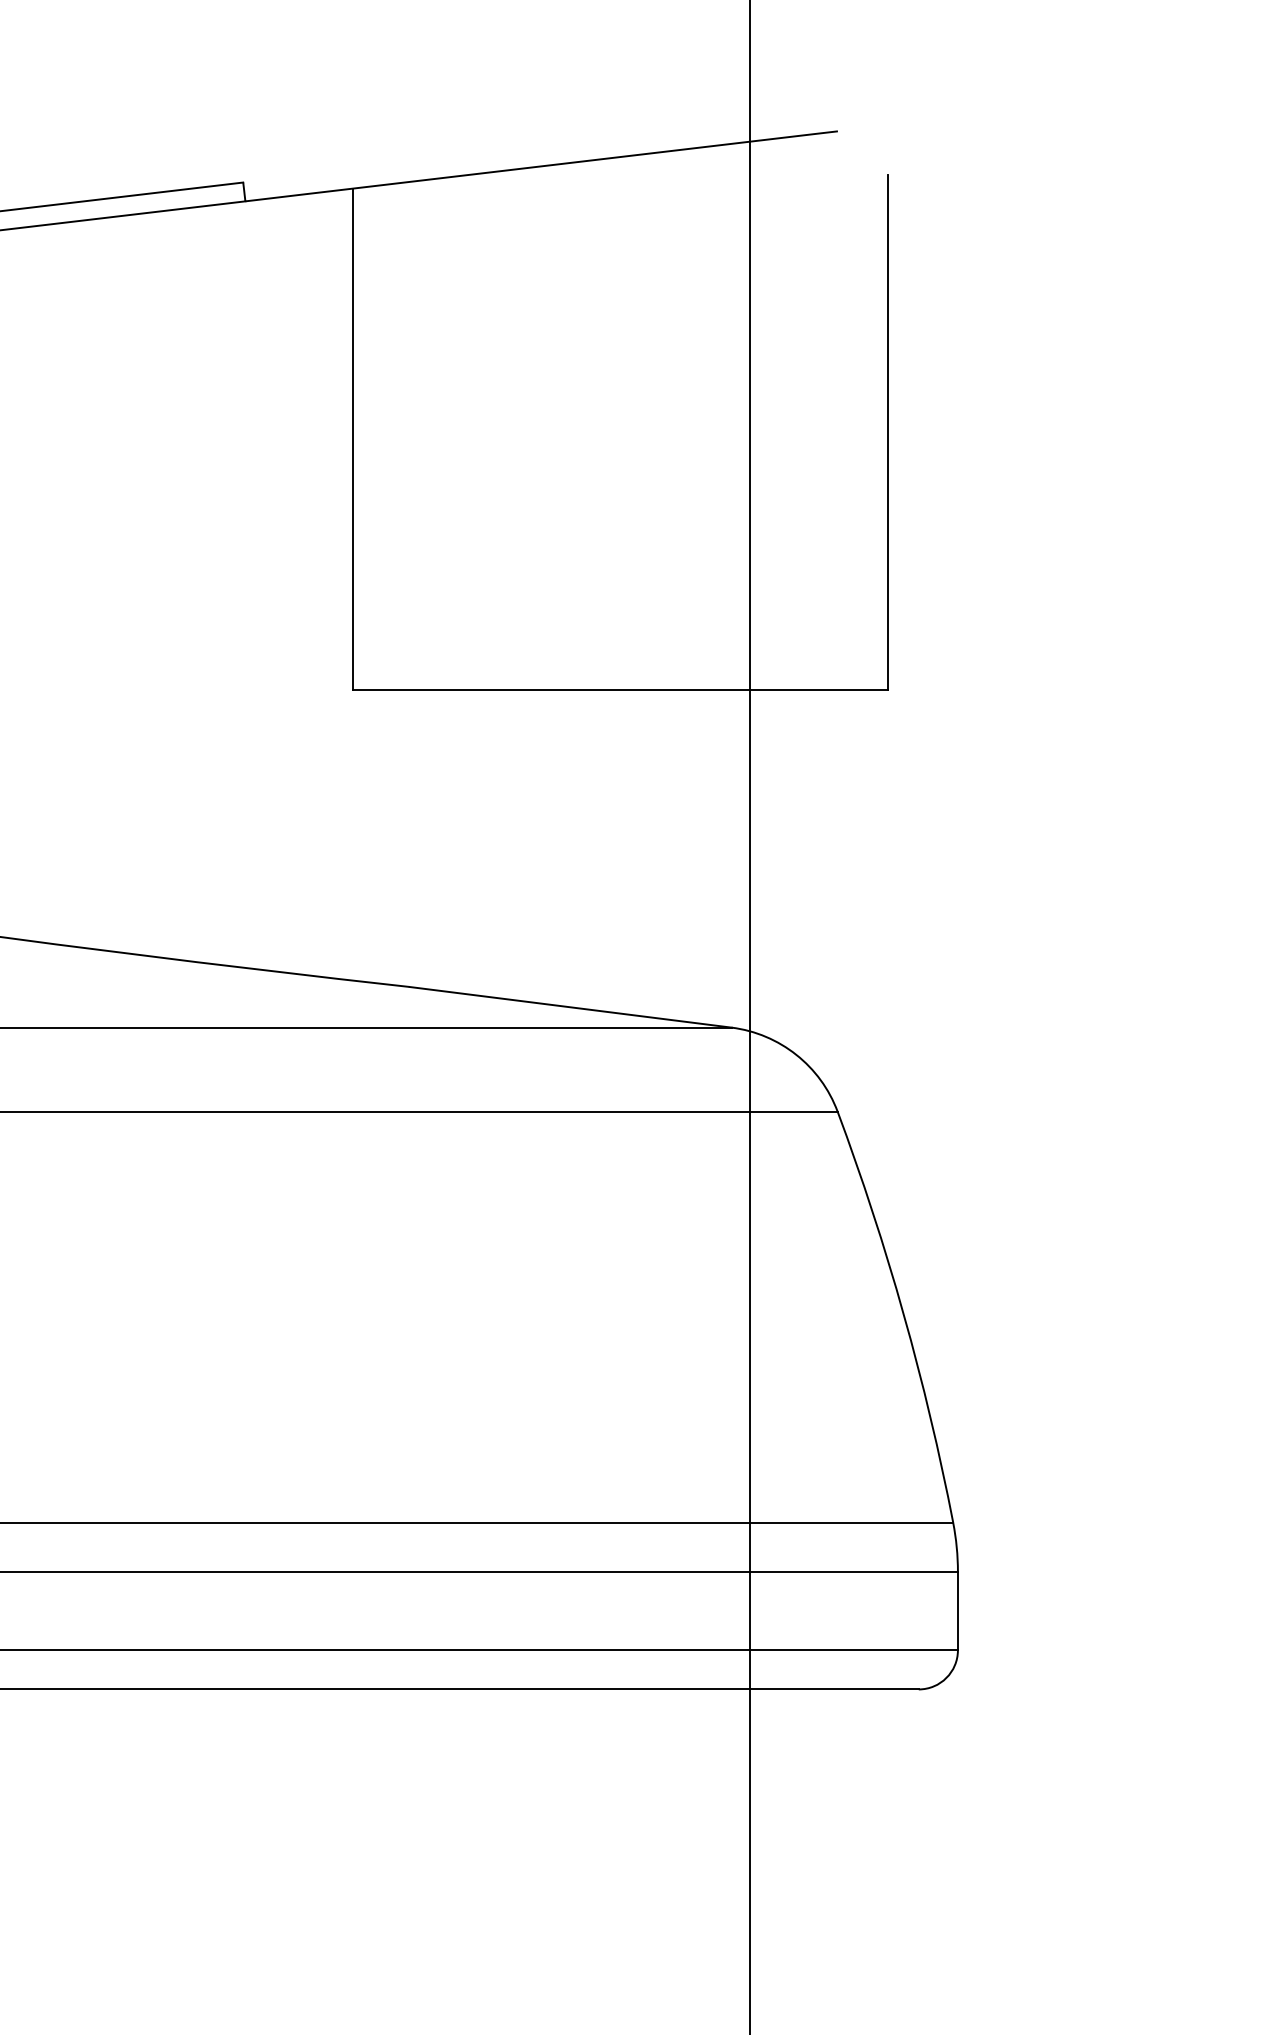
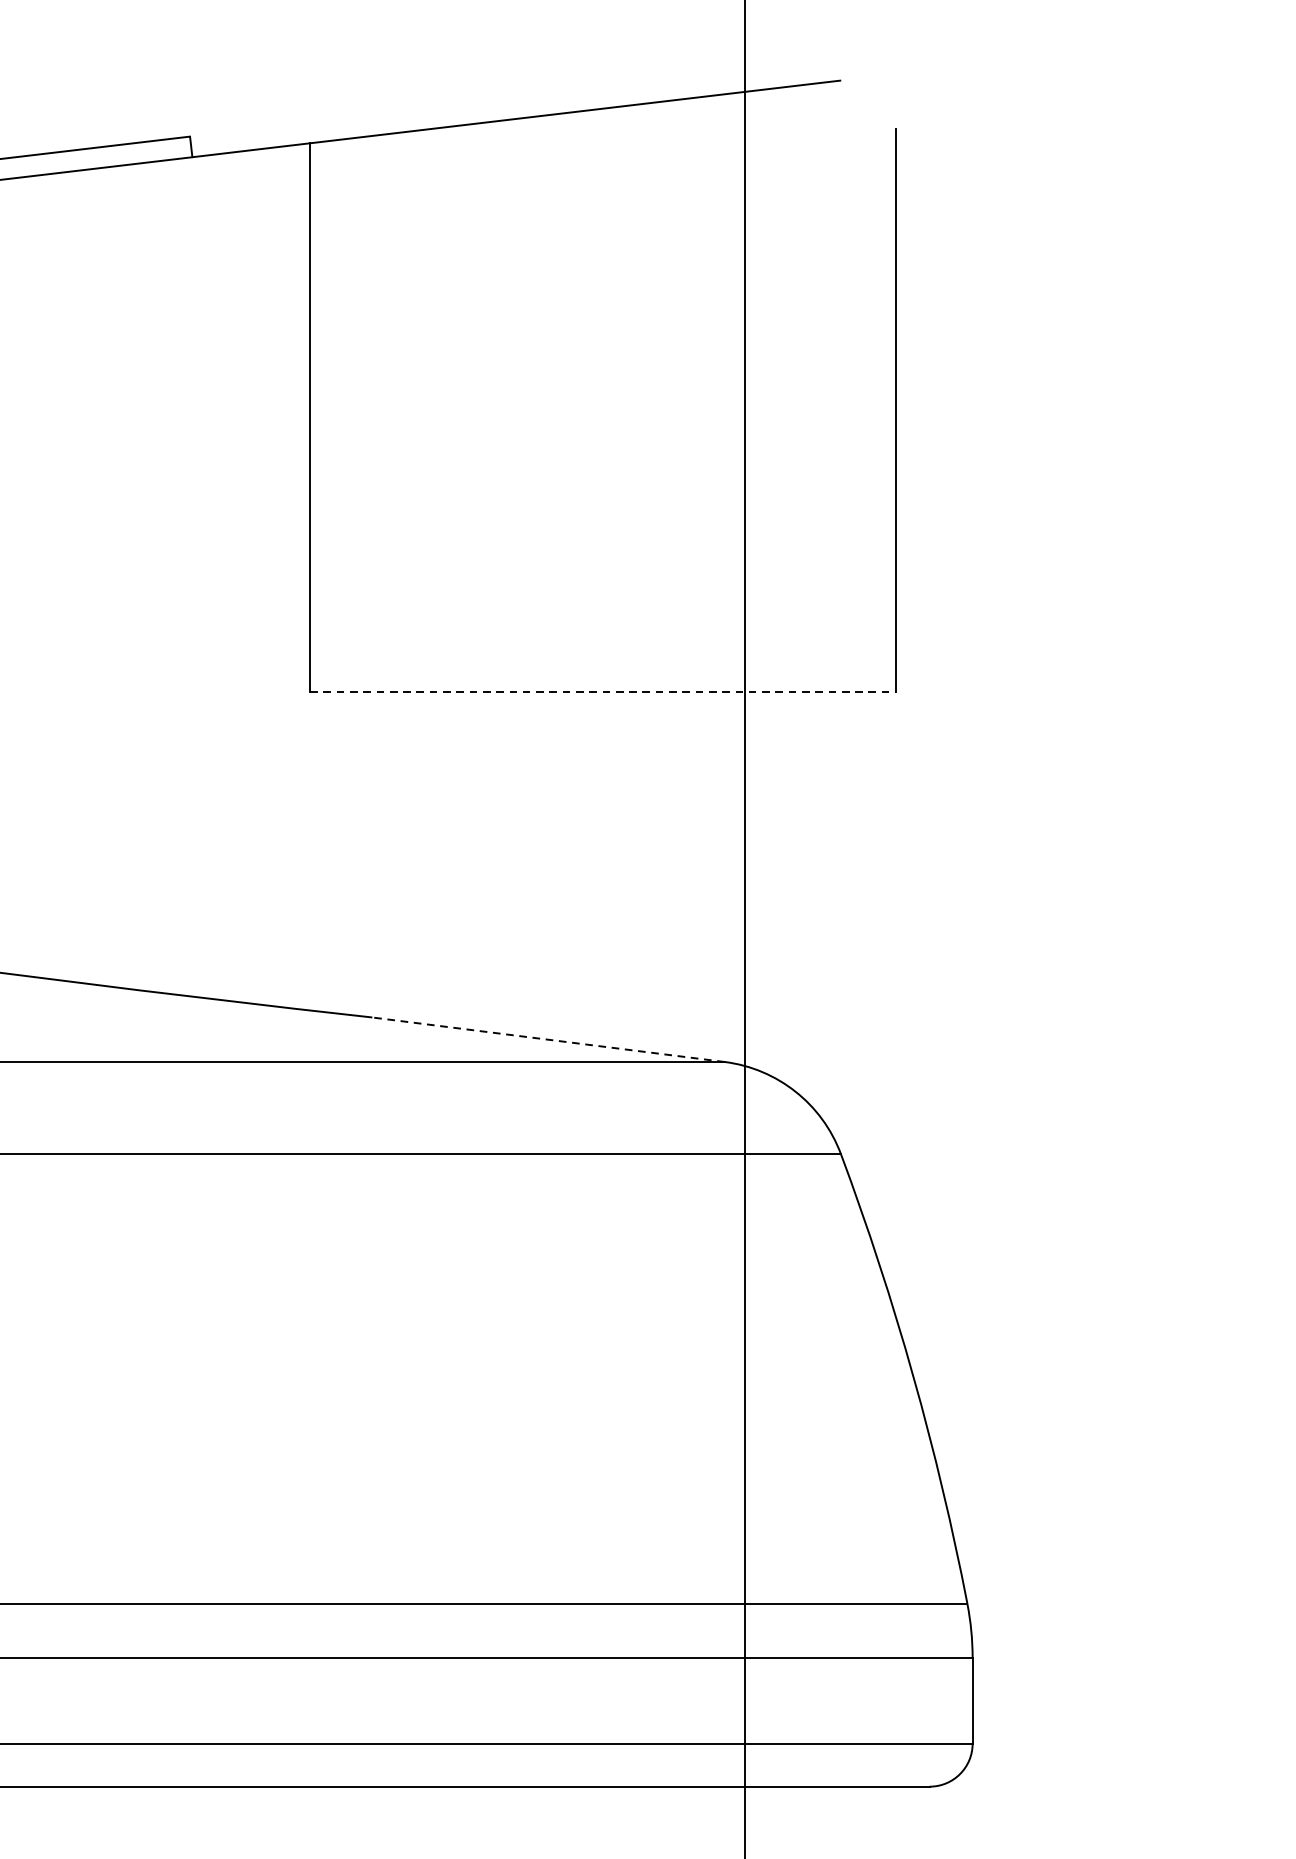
line: (620, 689) -> (603, 691), solid -> dashed
line: (570, 1007) -> (548, 1039), solid -> dashed

